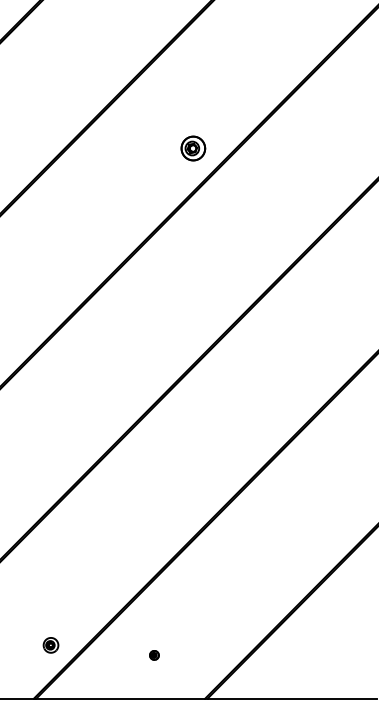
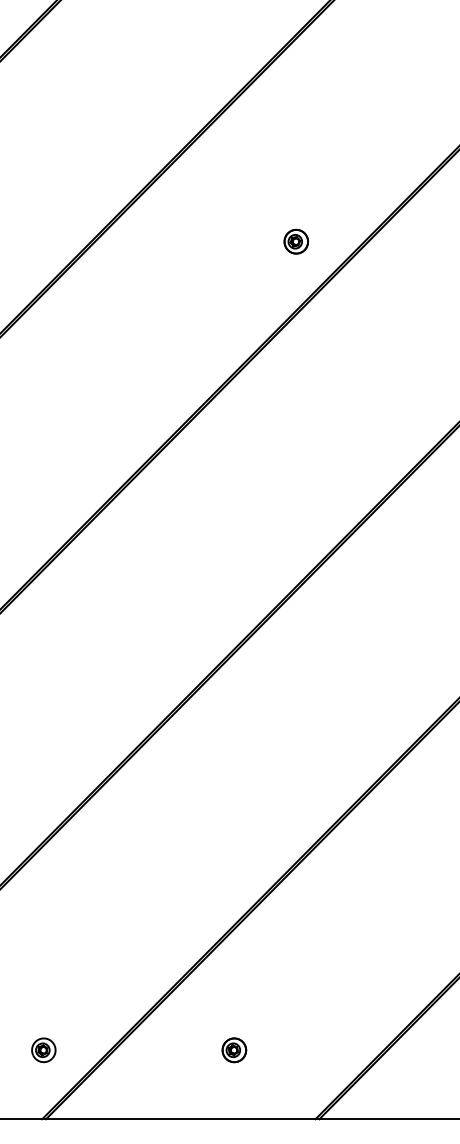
part: (192, 148) -> (295, 241), size x0.62
part: (50, 645) -> (42, 1050), moved
part: (154, 655) -> (234, 1050), size x1.67

